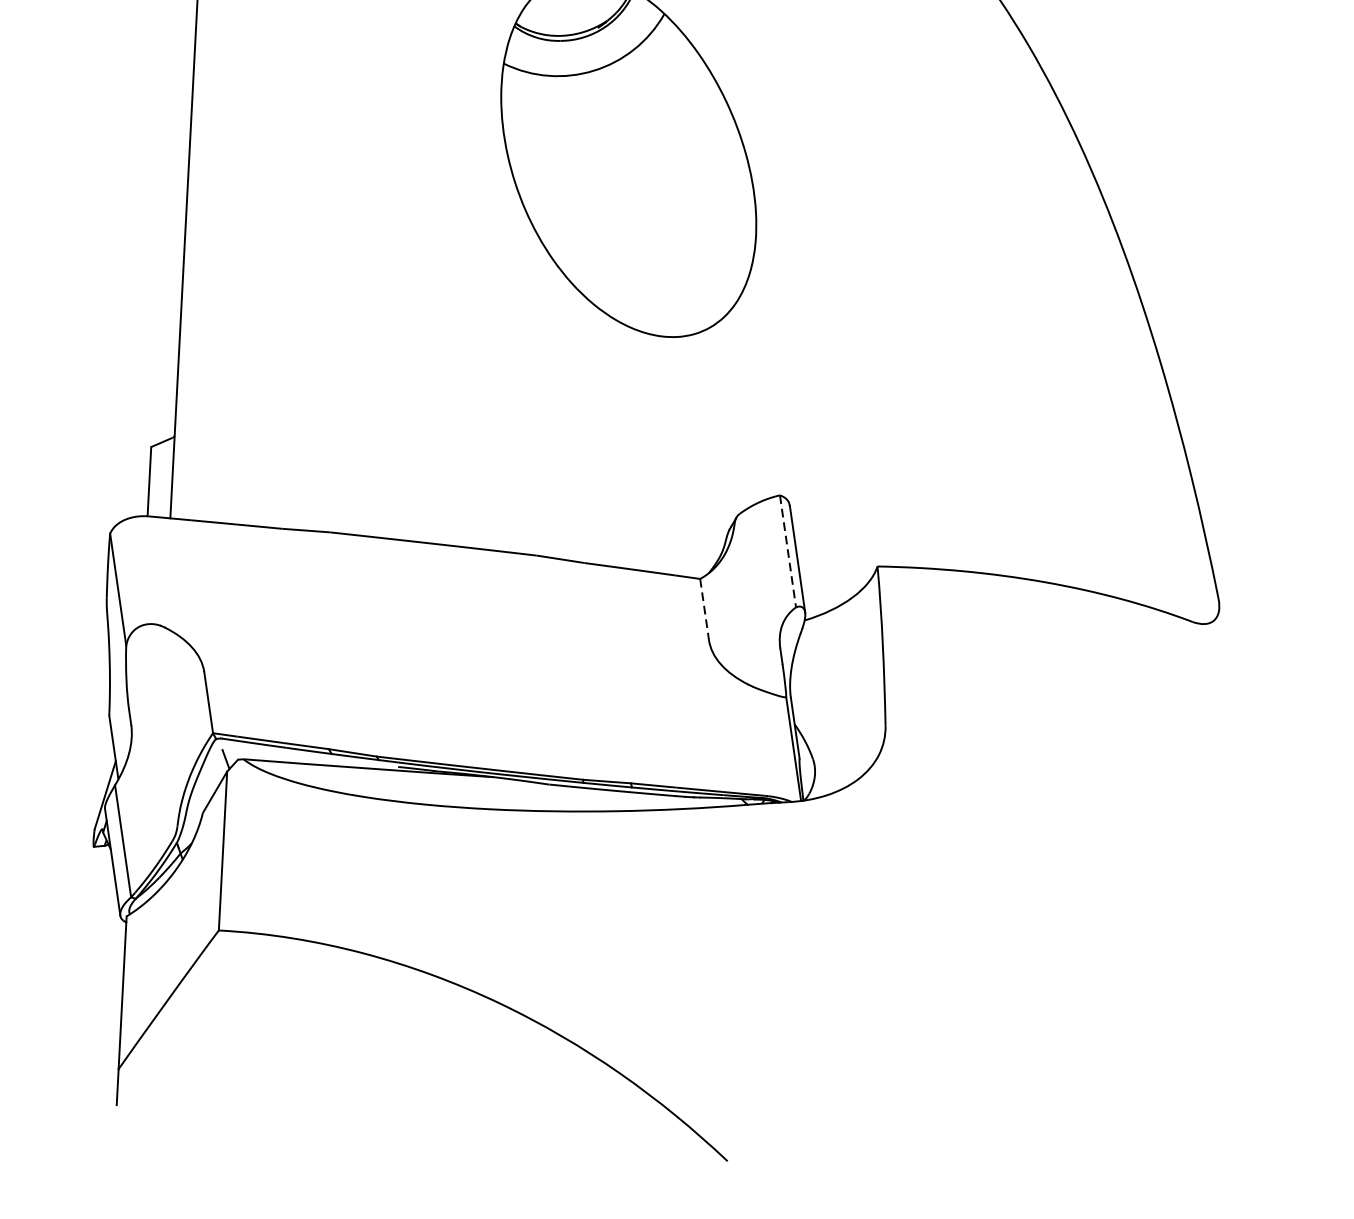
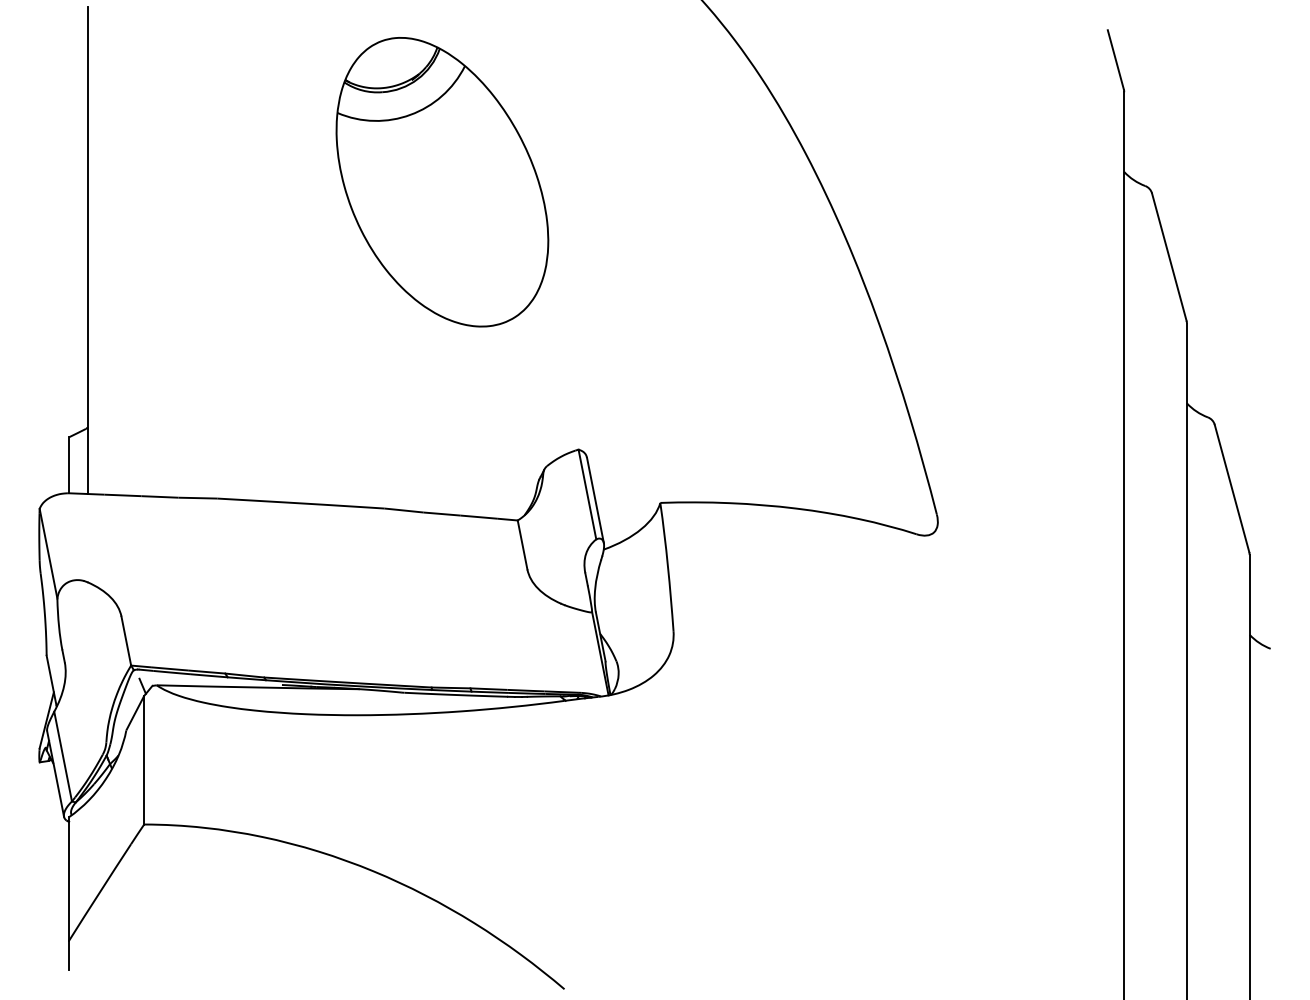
line: (788, 551) -> (587, 494), dashed -> solid
line: (704, 608) -> (522, 544), dashed -> solid

